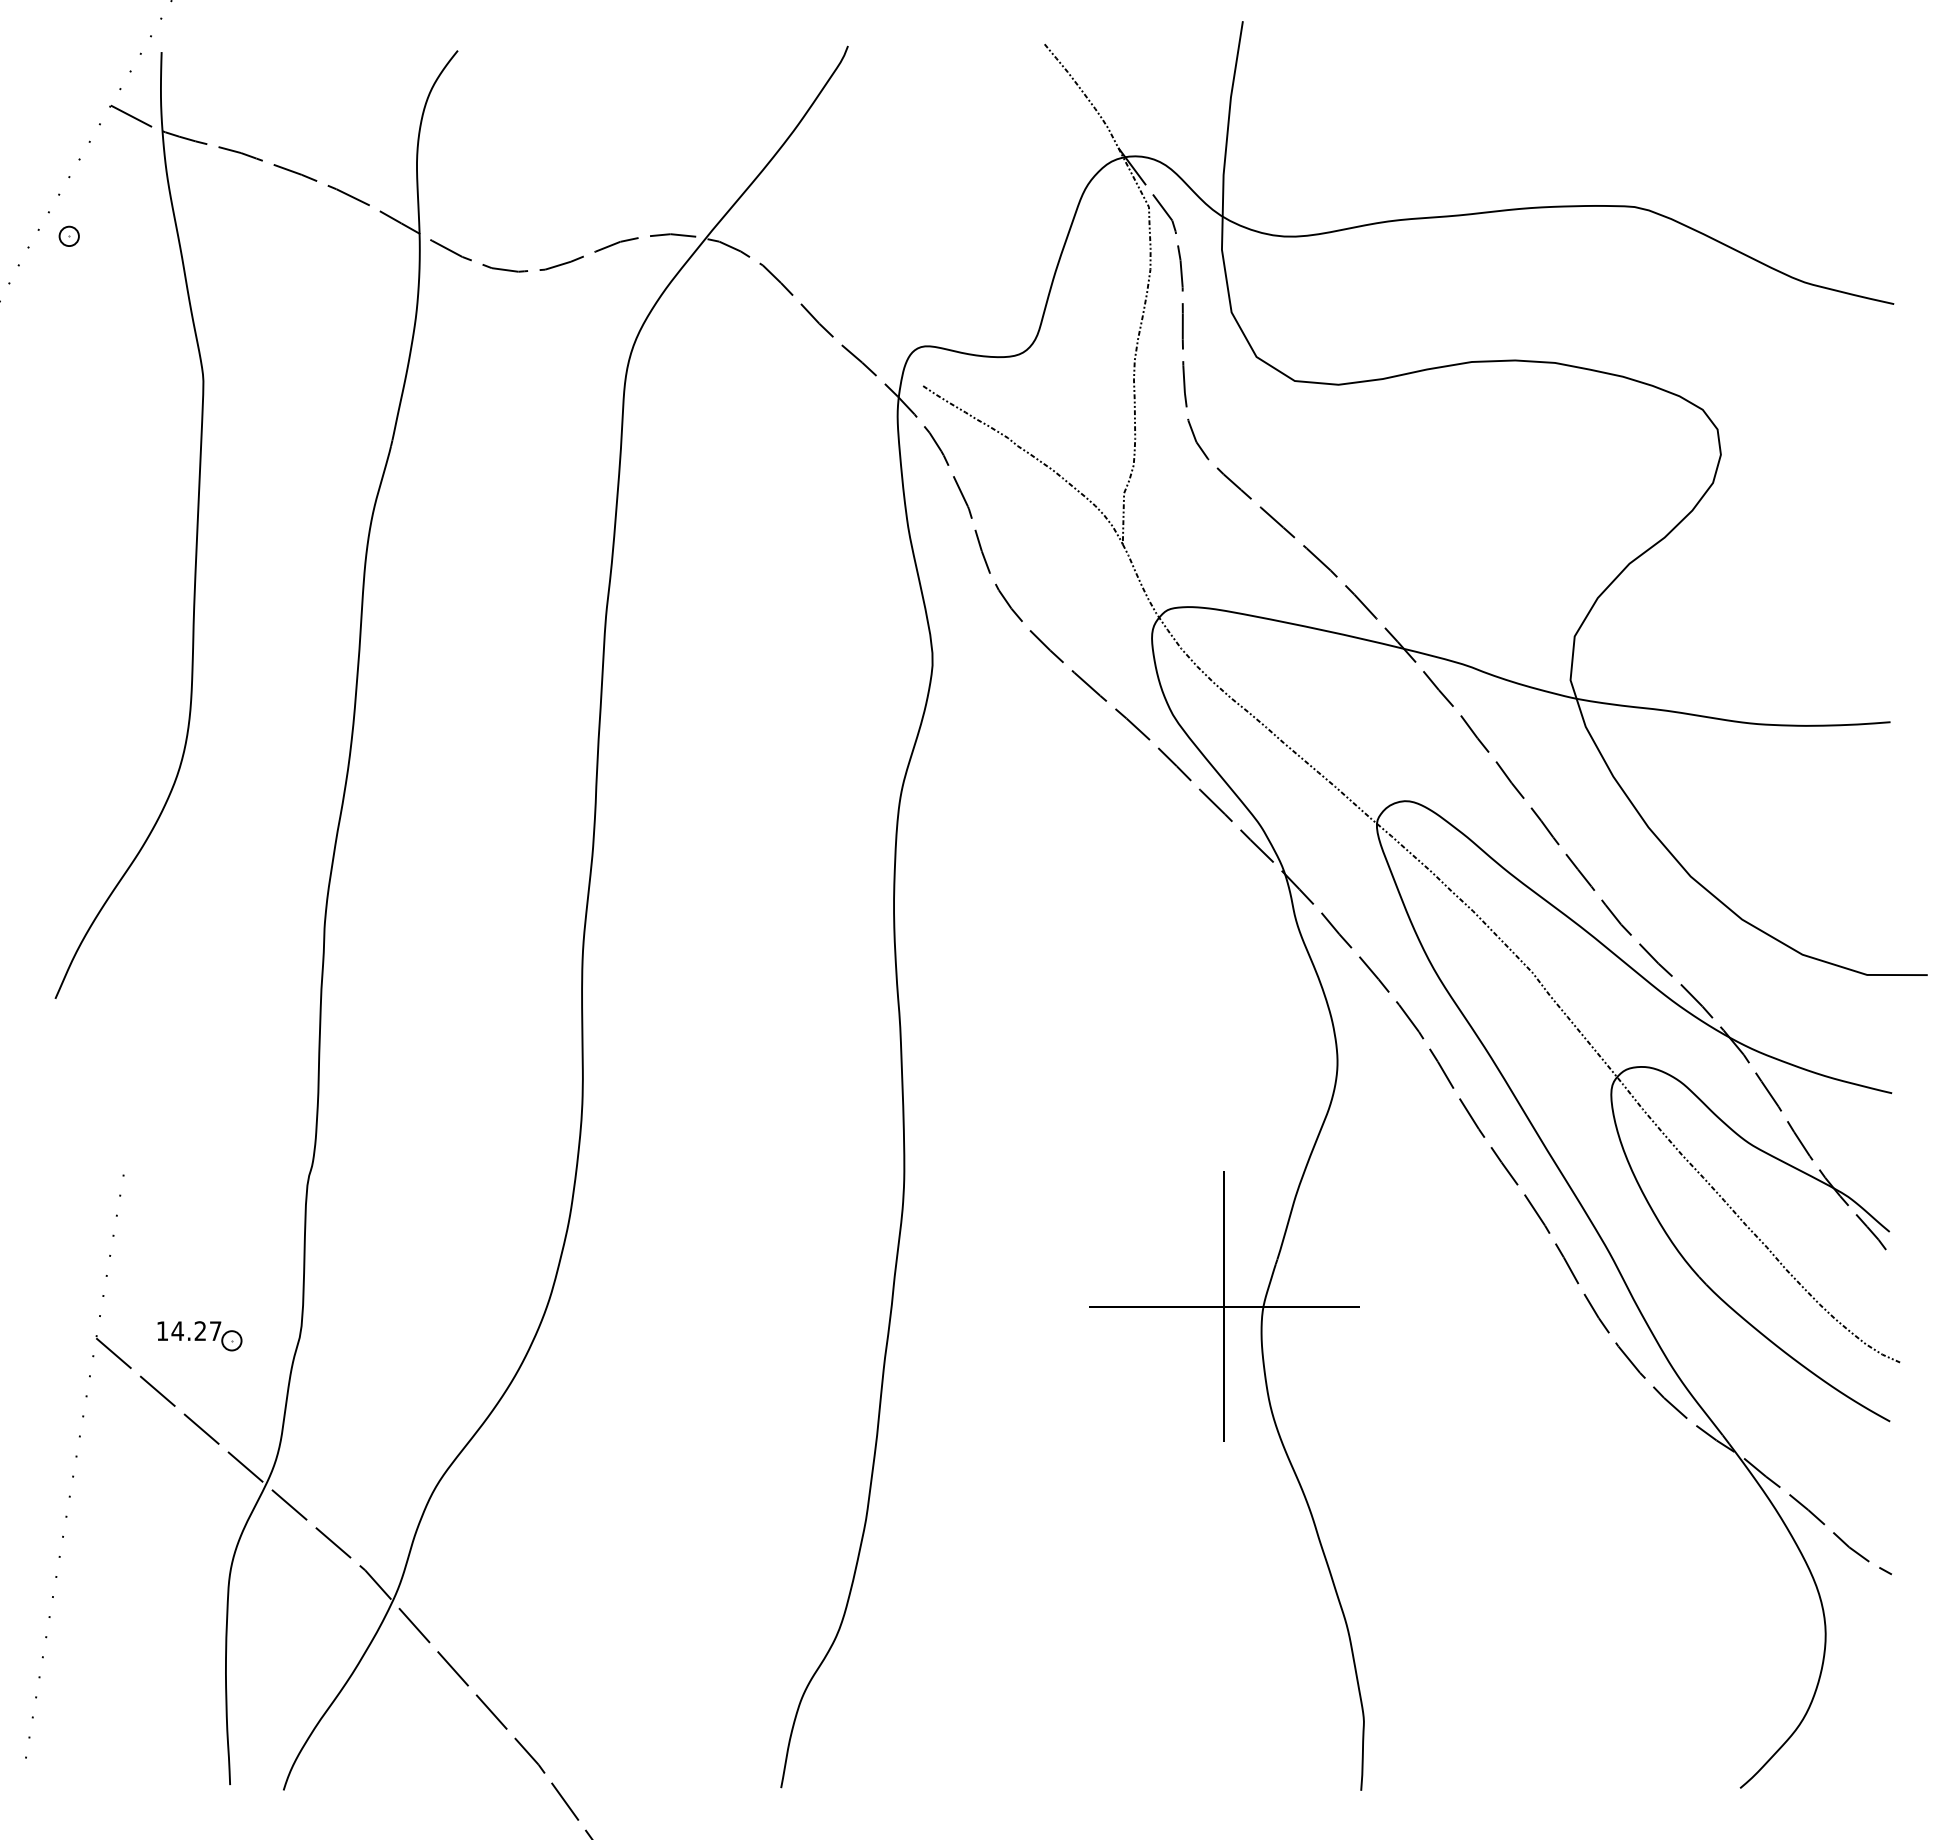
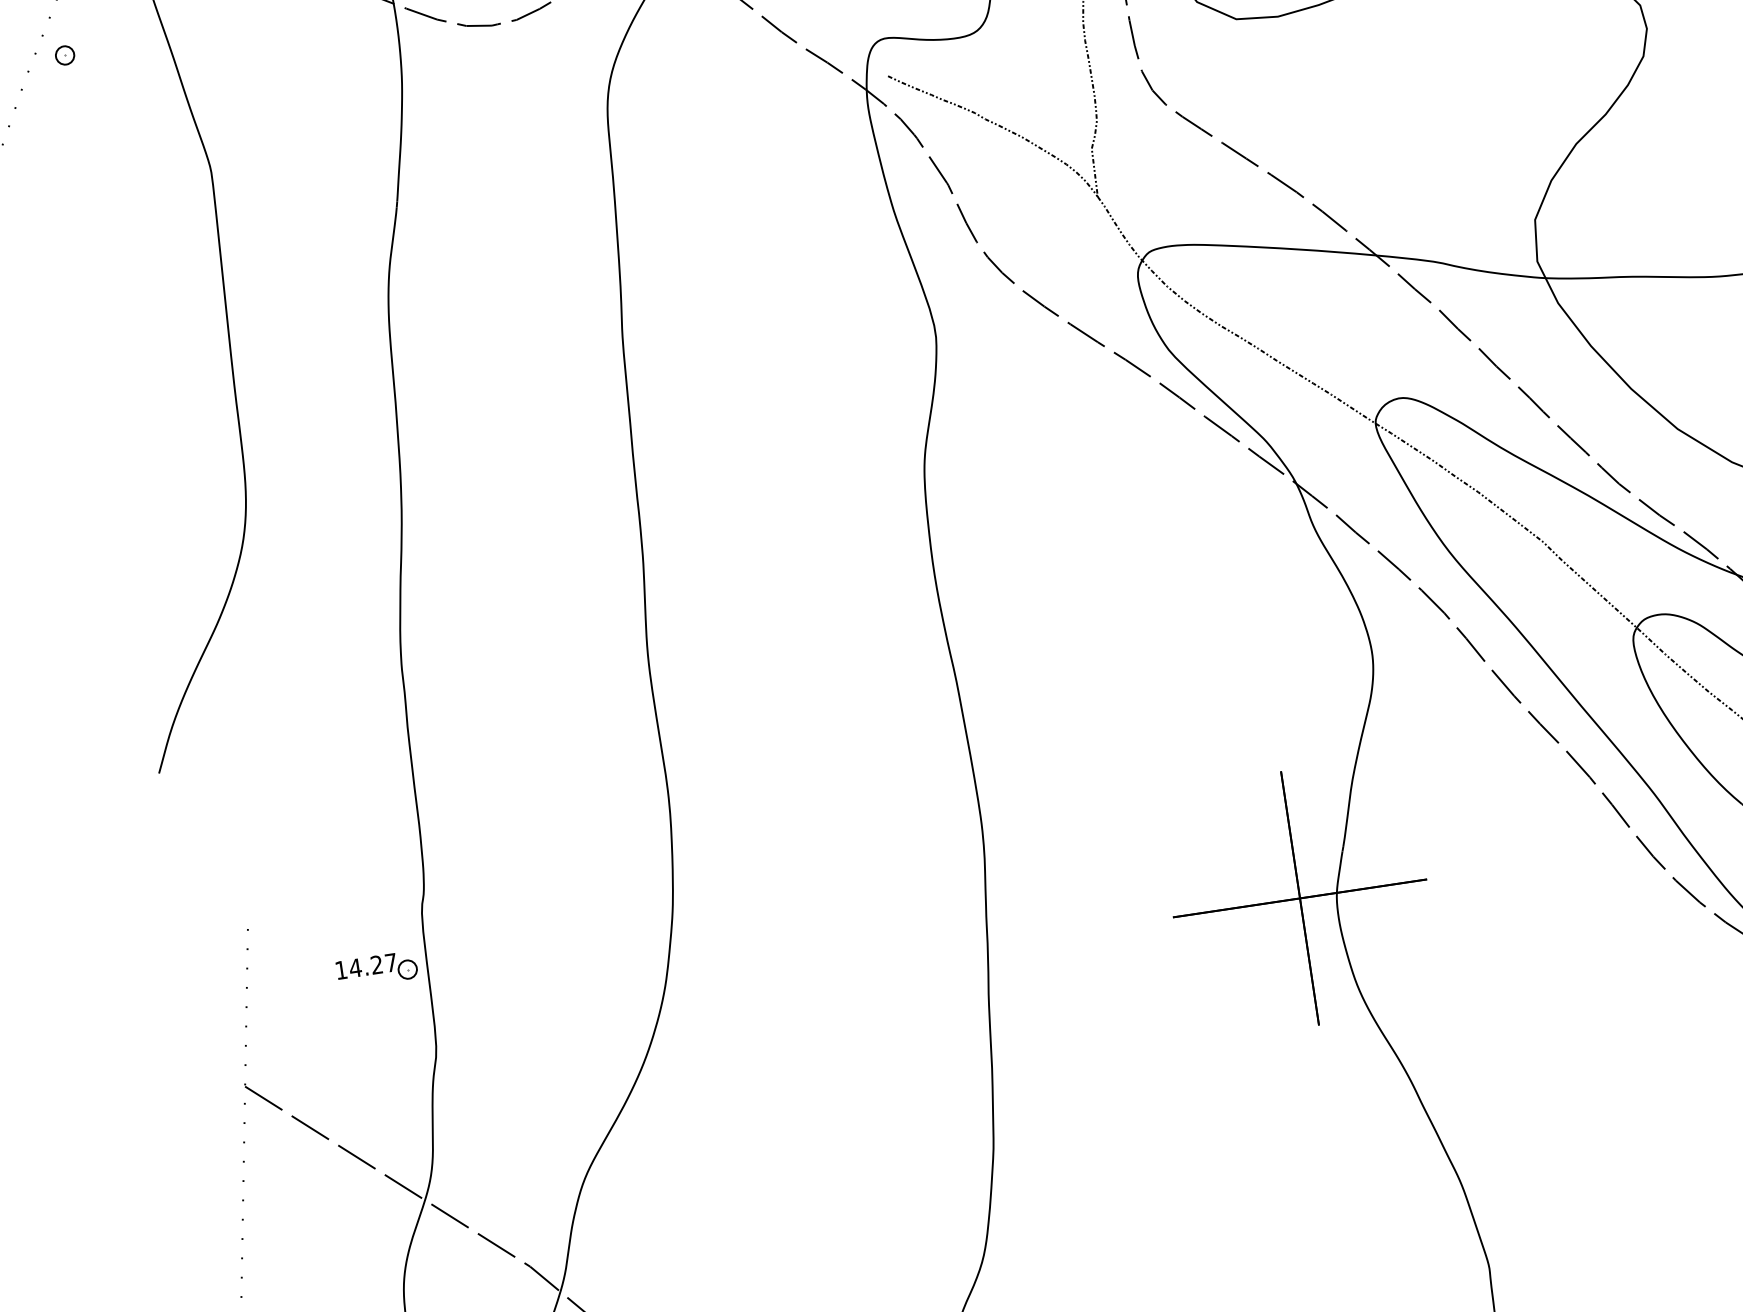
part: (199, 1336) -> (376, 970), moved

